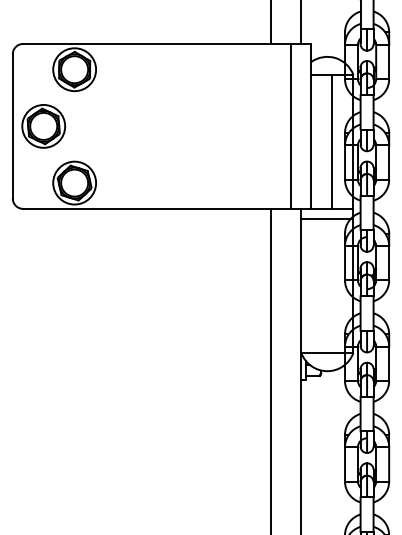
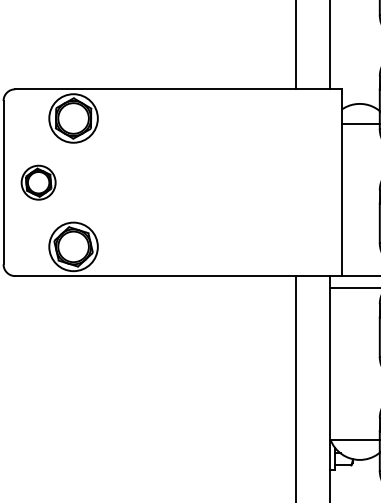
line: (291, 125) -> (319, 181), removed
part: (43, 126) -> (38, 182), size x0.7
line: (332, 141) -> (365, 199), removed

